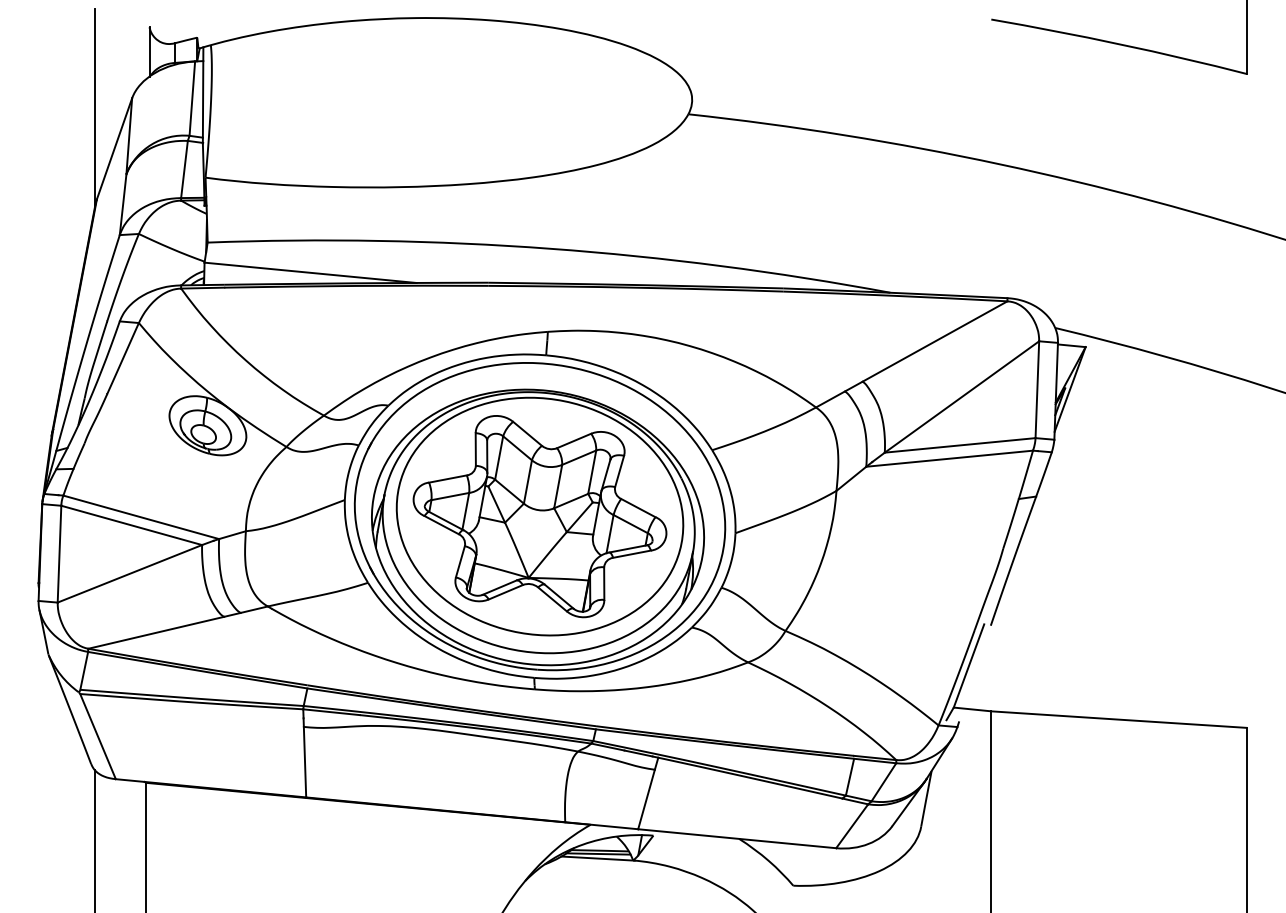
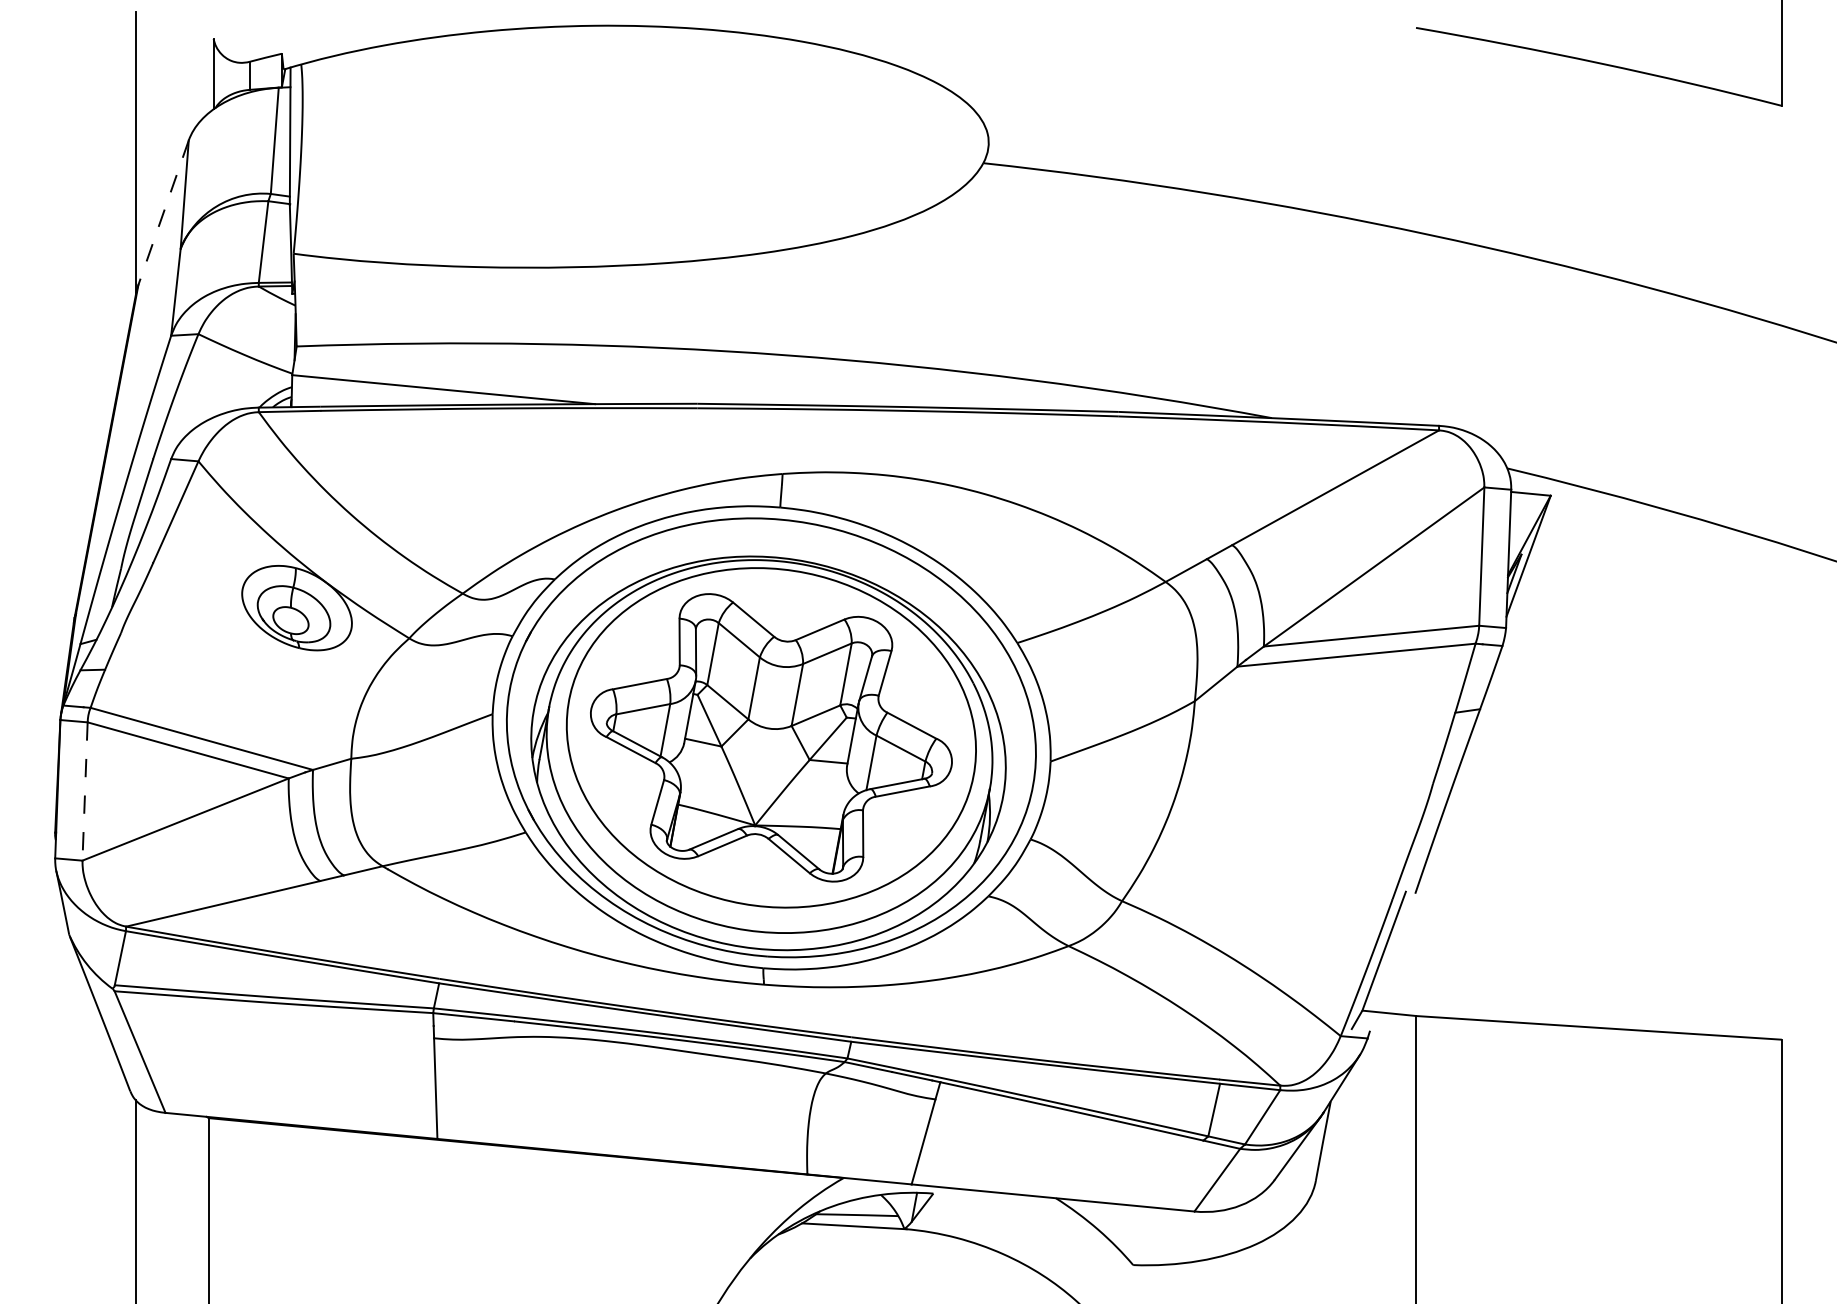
line: (114, 149) -> (163, 213), solid -> dashed
line: (59, 554) -> (85, 792), solid -> dashed
line: (598, 853) -> (854, 1219), removed

